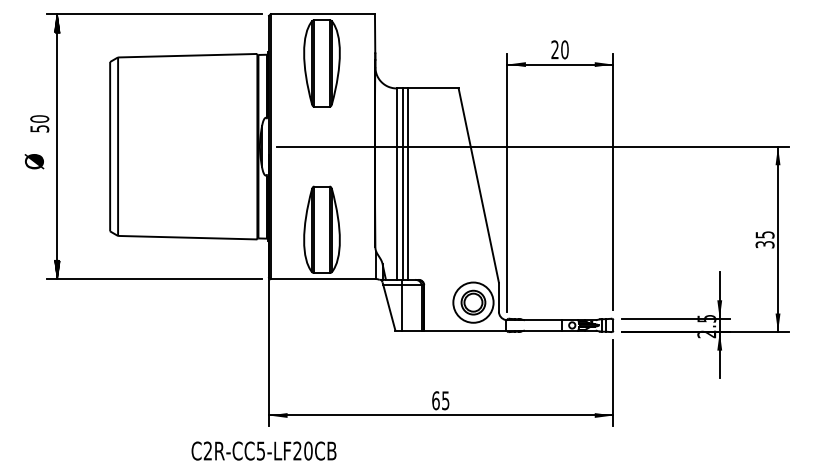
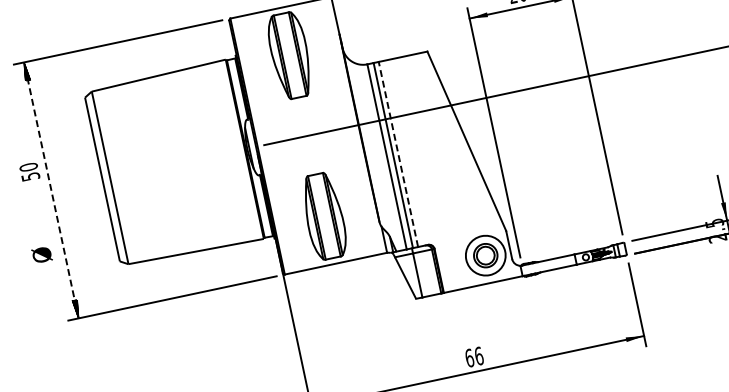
line: (57, 146) -> (51, 190), solid -> dashed
text: (34, 161) -> (42, 254), moved
line: (408, 184) -> (398, 154), solid -> dashed
text: (445, 400) -> (478, 355), 65 -> 66

